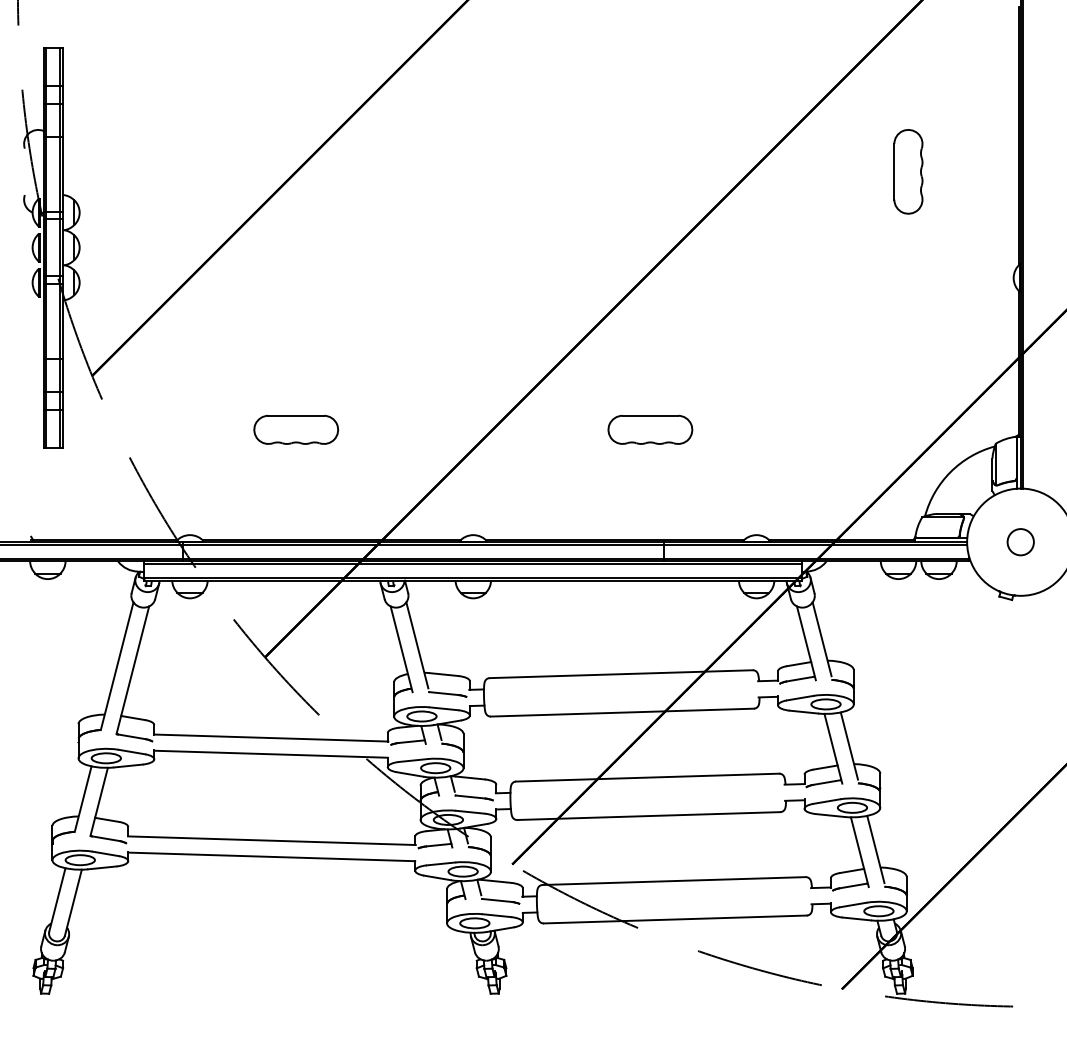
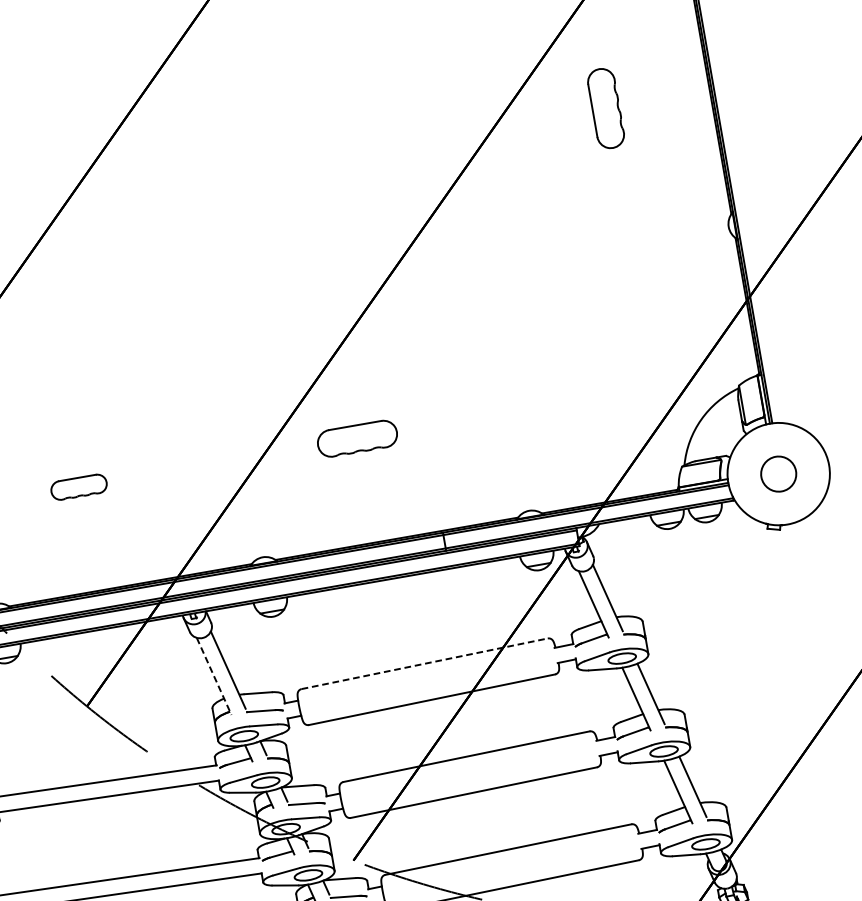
part: (908, 171) -> (606, 108), moved
part: (296, 429) -> (79, 486), size x0.7
part: (650, 429) -> (357, 438), moved
circle: (1020, 542) -> (778, 474), size x1.4
line: (401, 649) -> (214, 676), solid -> dashed
line: (621, 674) -> (425, 664), solid -> dashed

